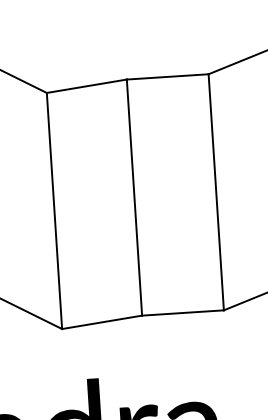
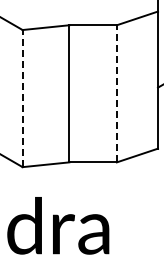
line: (215, 191) -> (116, 93), solid -> dashed
line: (54, 210) -> (22, 98), solid -> dashed

